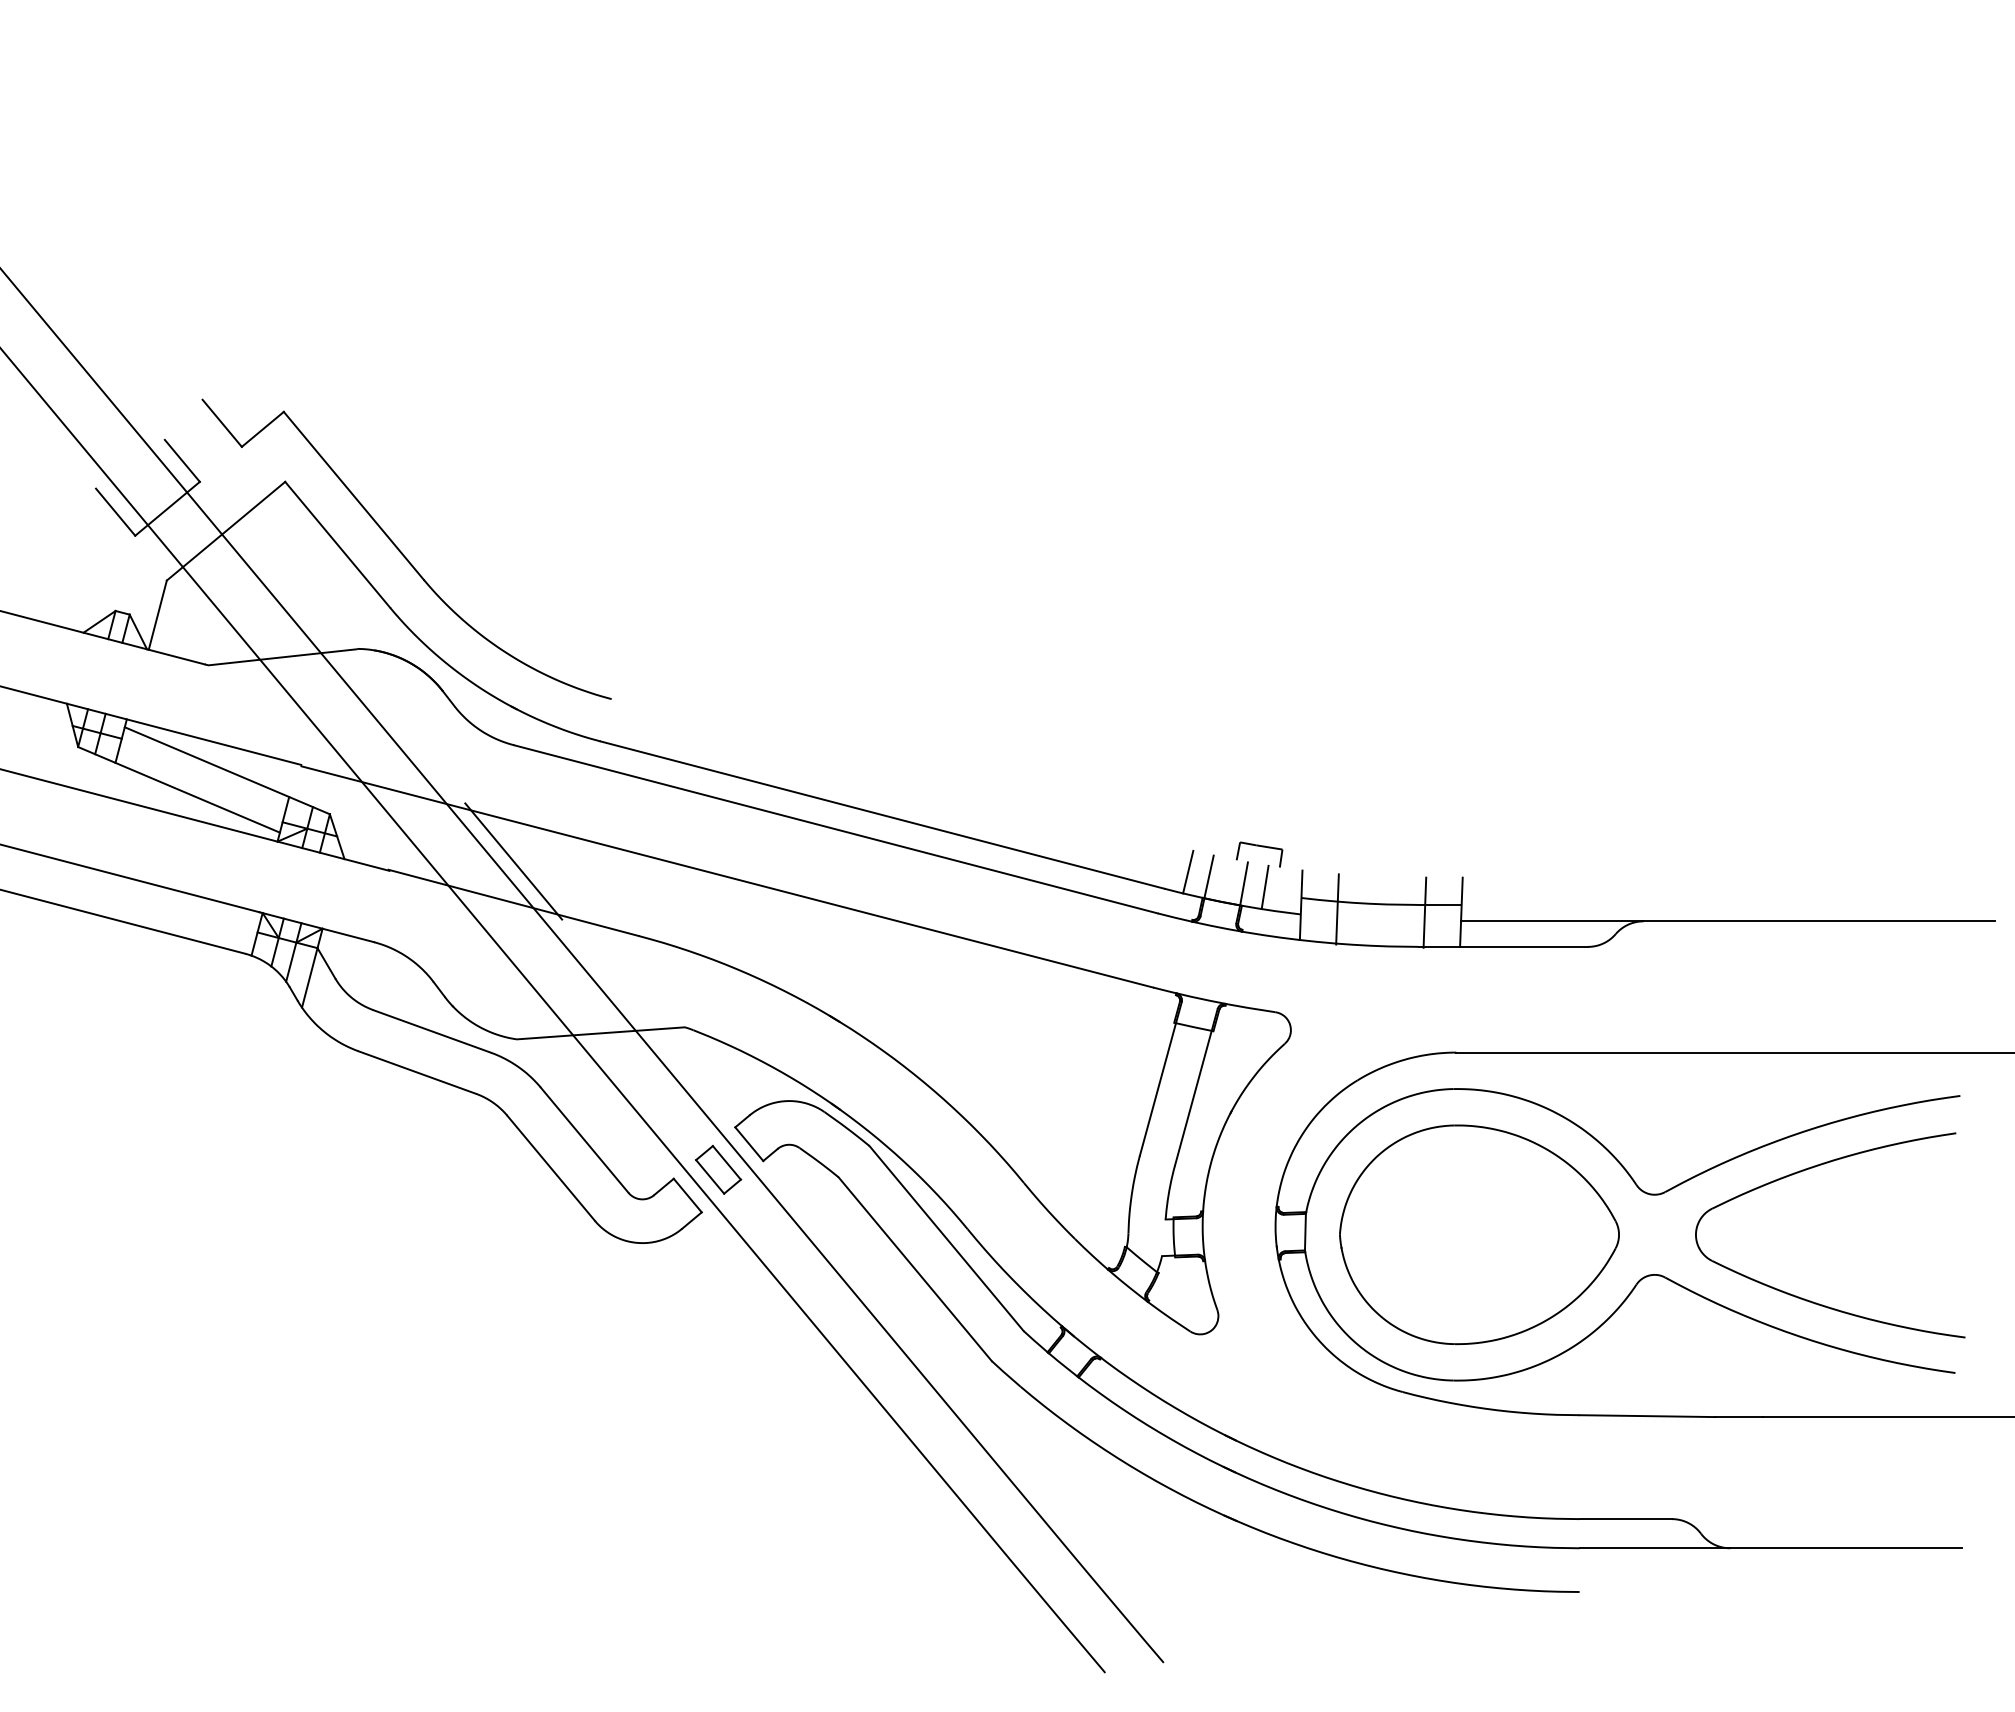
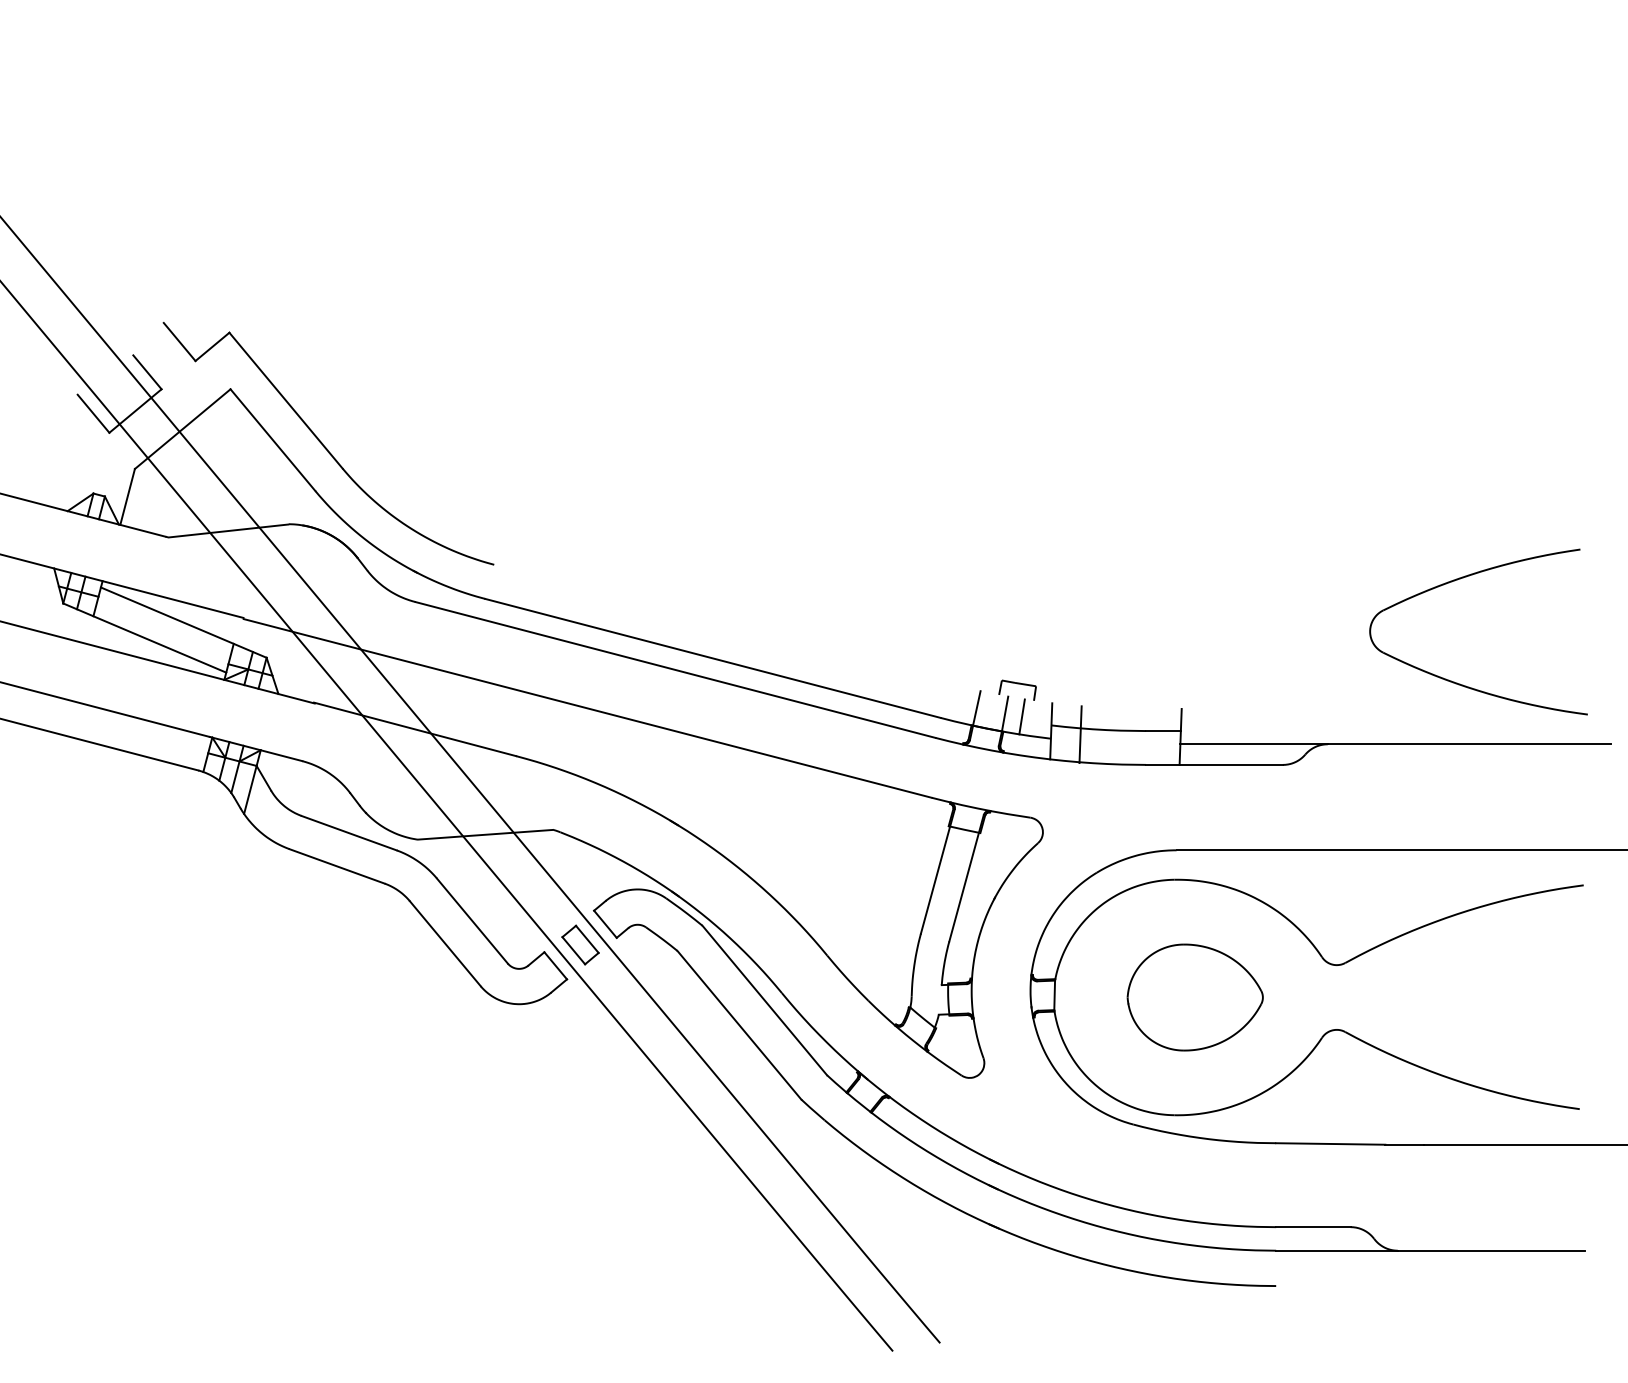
line: (513, 861) -> (414, 695), removed
line: (1188, 871) -> (960, 704), removed
line: (1424, 912) -> (1150, 737), removed
part: (1479, 1234) -> (1195, 997), size x0.6
part: (1807, 1299) -> (1460, 683), moved

